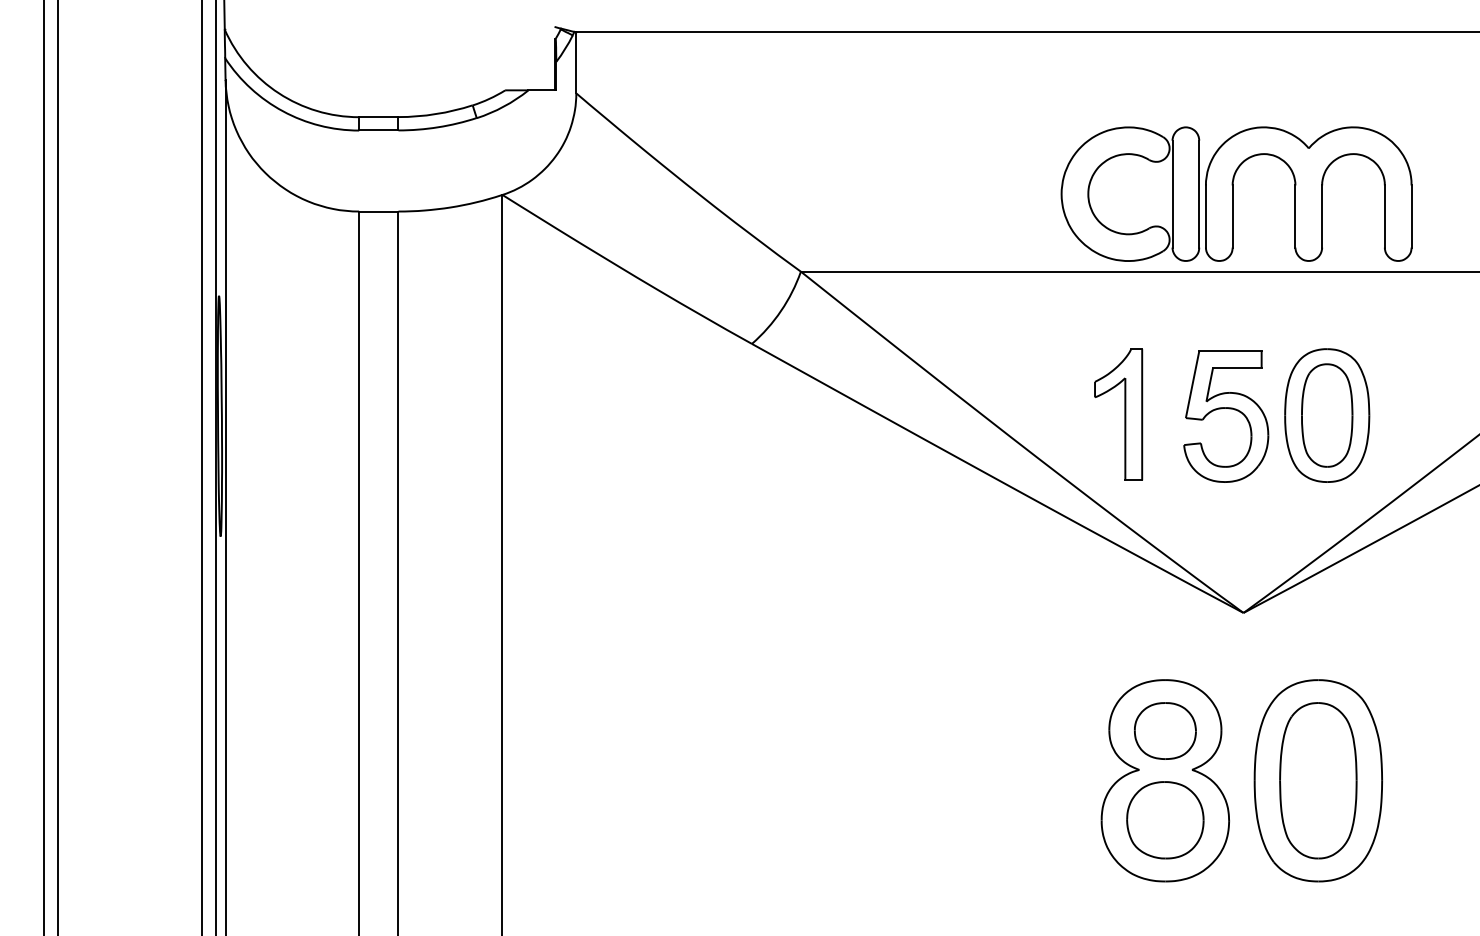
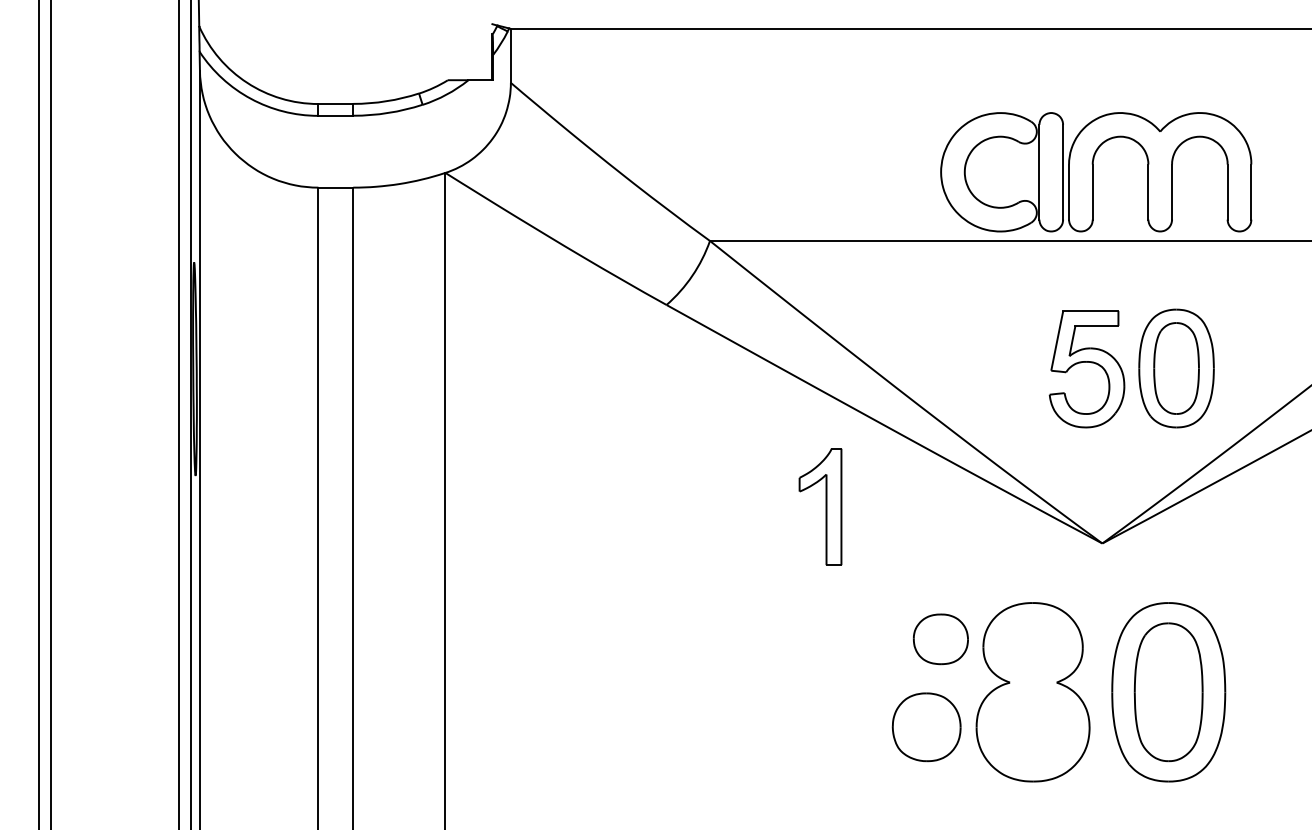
part: (1118, 414) -> (820, 506), moved
part: (1165, 730) -> (941, 638), moved
part: (1165, 820) -> (926, 727), moved

